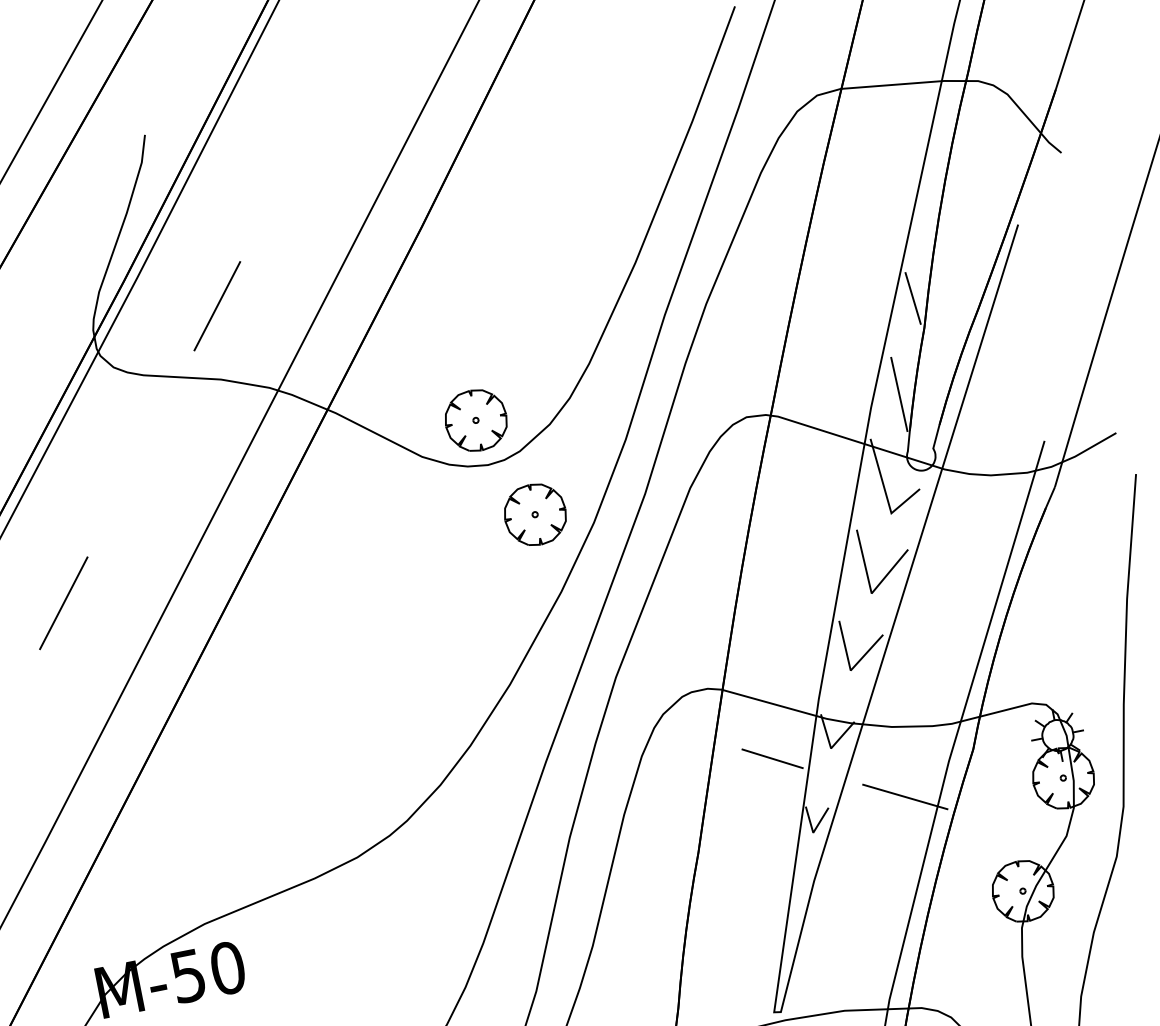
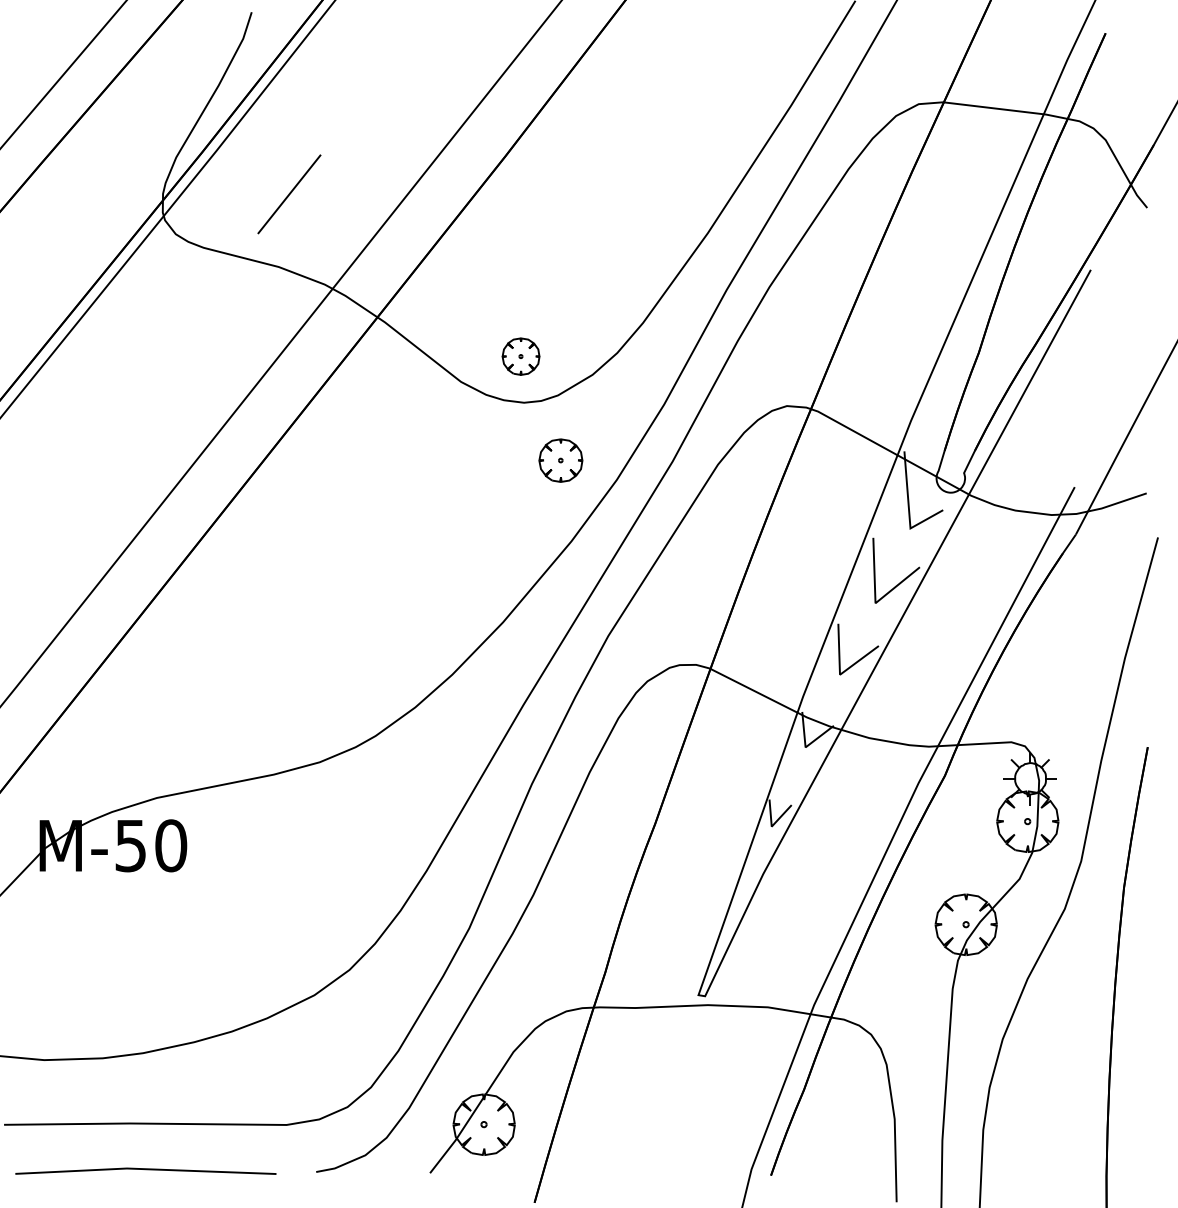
line: (913, 298) -> (973, 321), removed
line: (899, 393) -> (941, 412), removed
part: (475, 420) -> (520, 356), size x0.6
part: (534, 514) -> (560, 460), size x0.7
line: (64, 602) -> (81, 455), removed
line: (771, 759) -> (745, 746), removed
line: (904, 797) -> (868, 809), removed

